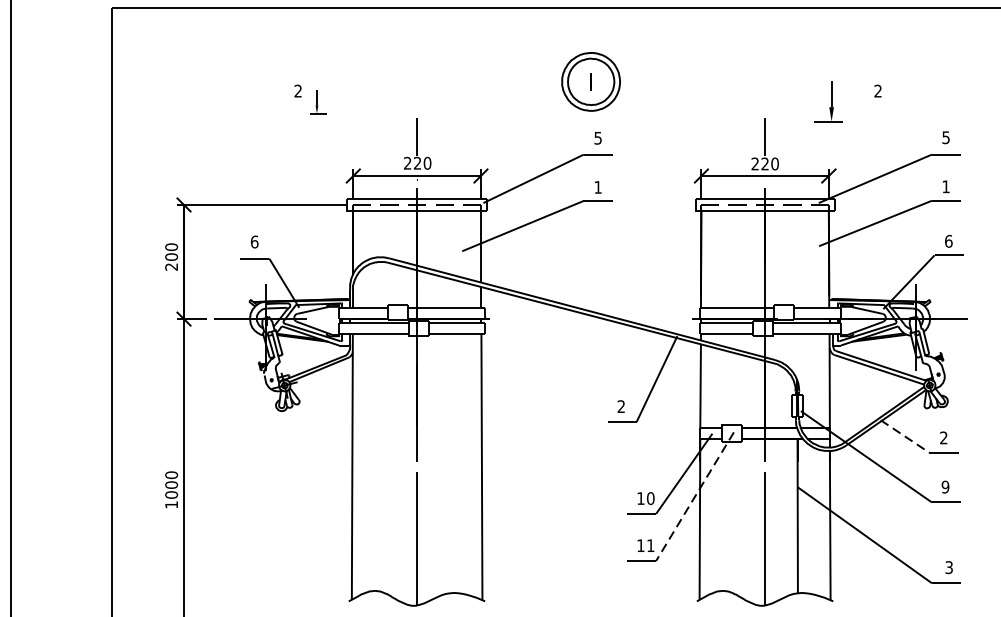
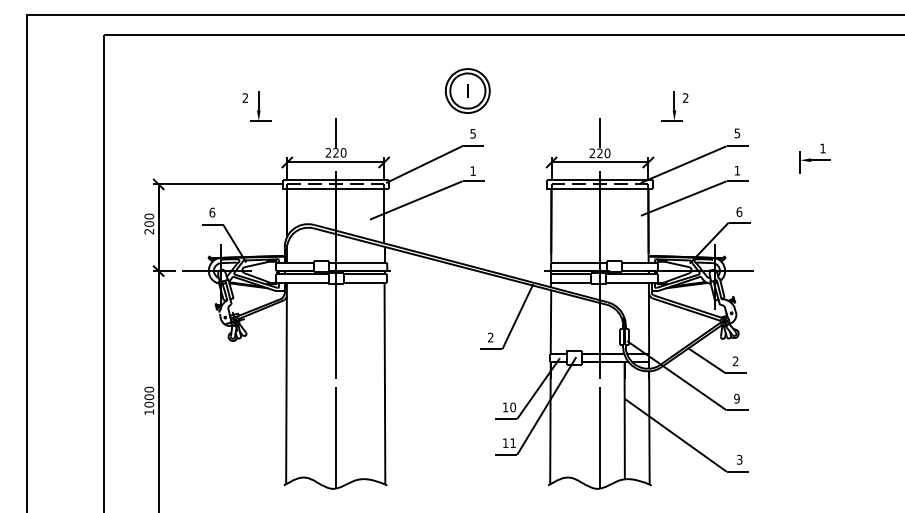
part: (318, 102) -> (260, 106), size x1.67
part: (827, 102) -> (671, 106), moved
line: (905, 436) -> (706, 360), dashed -> solid
line: (694, 497) -> (546, 406), dashed -> solid

